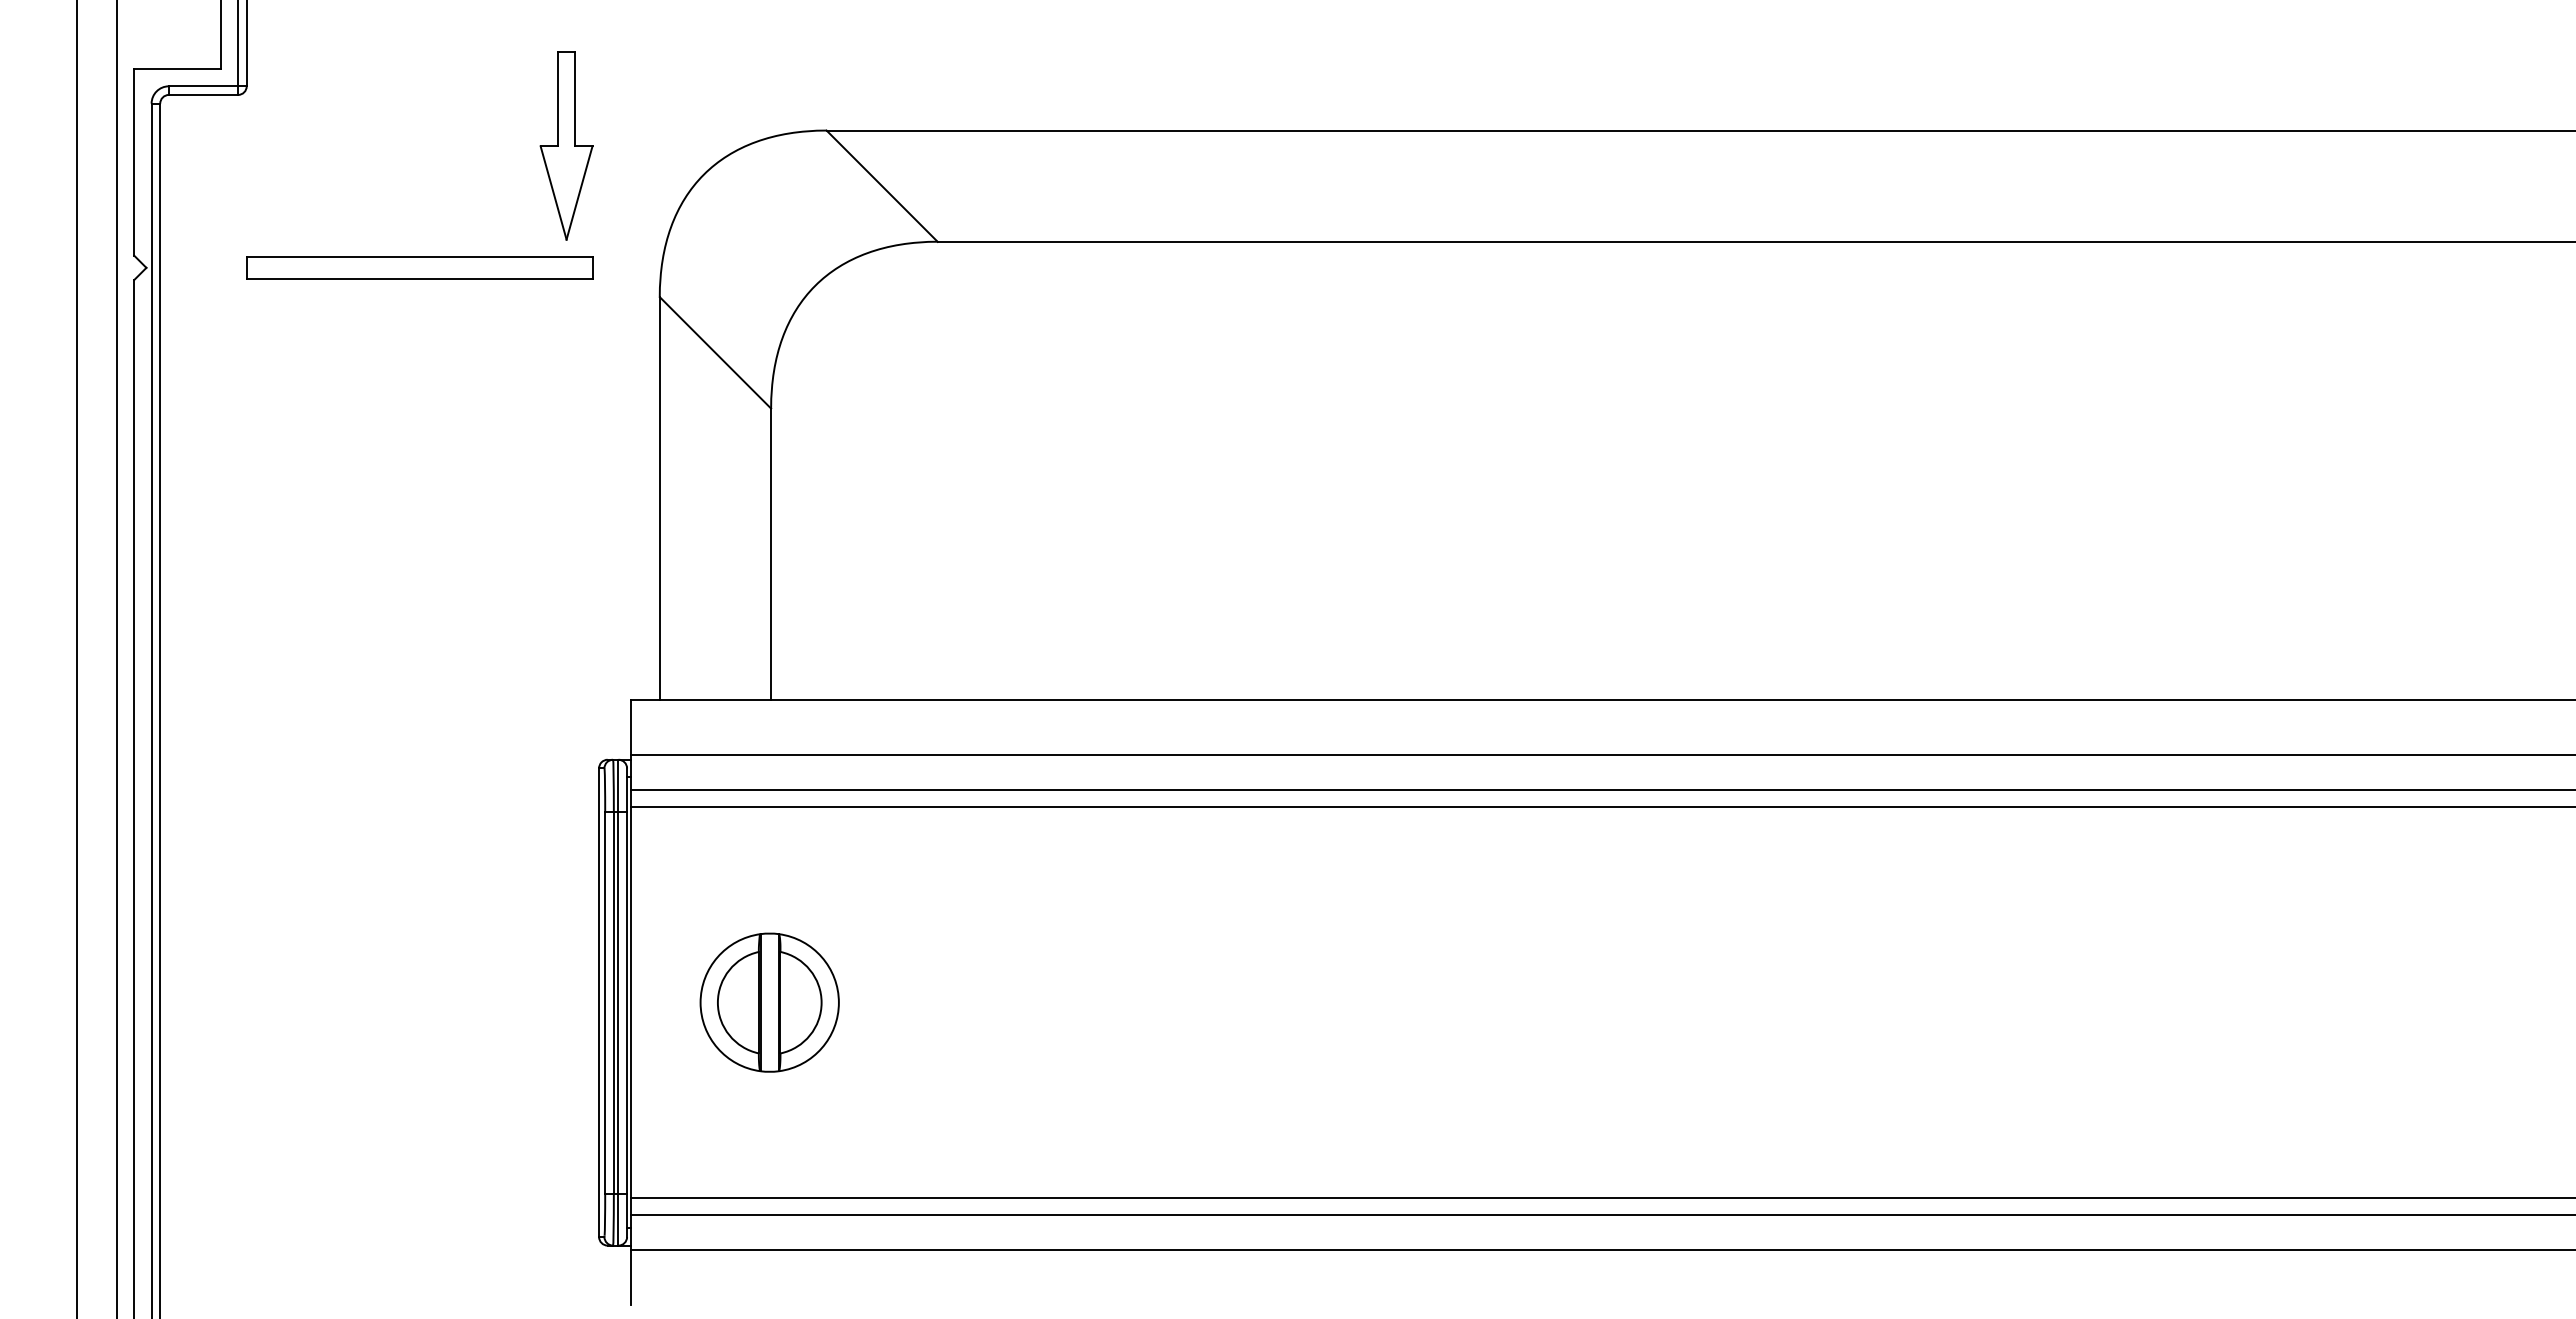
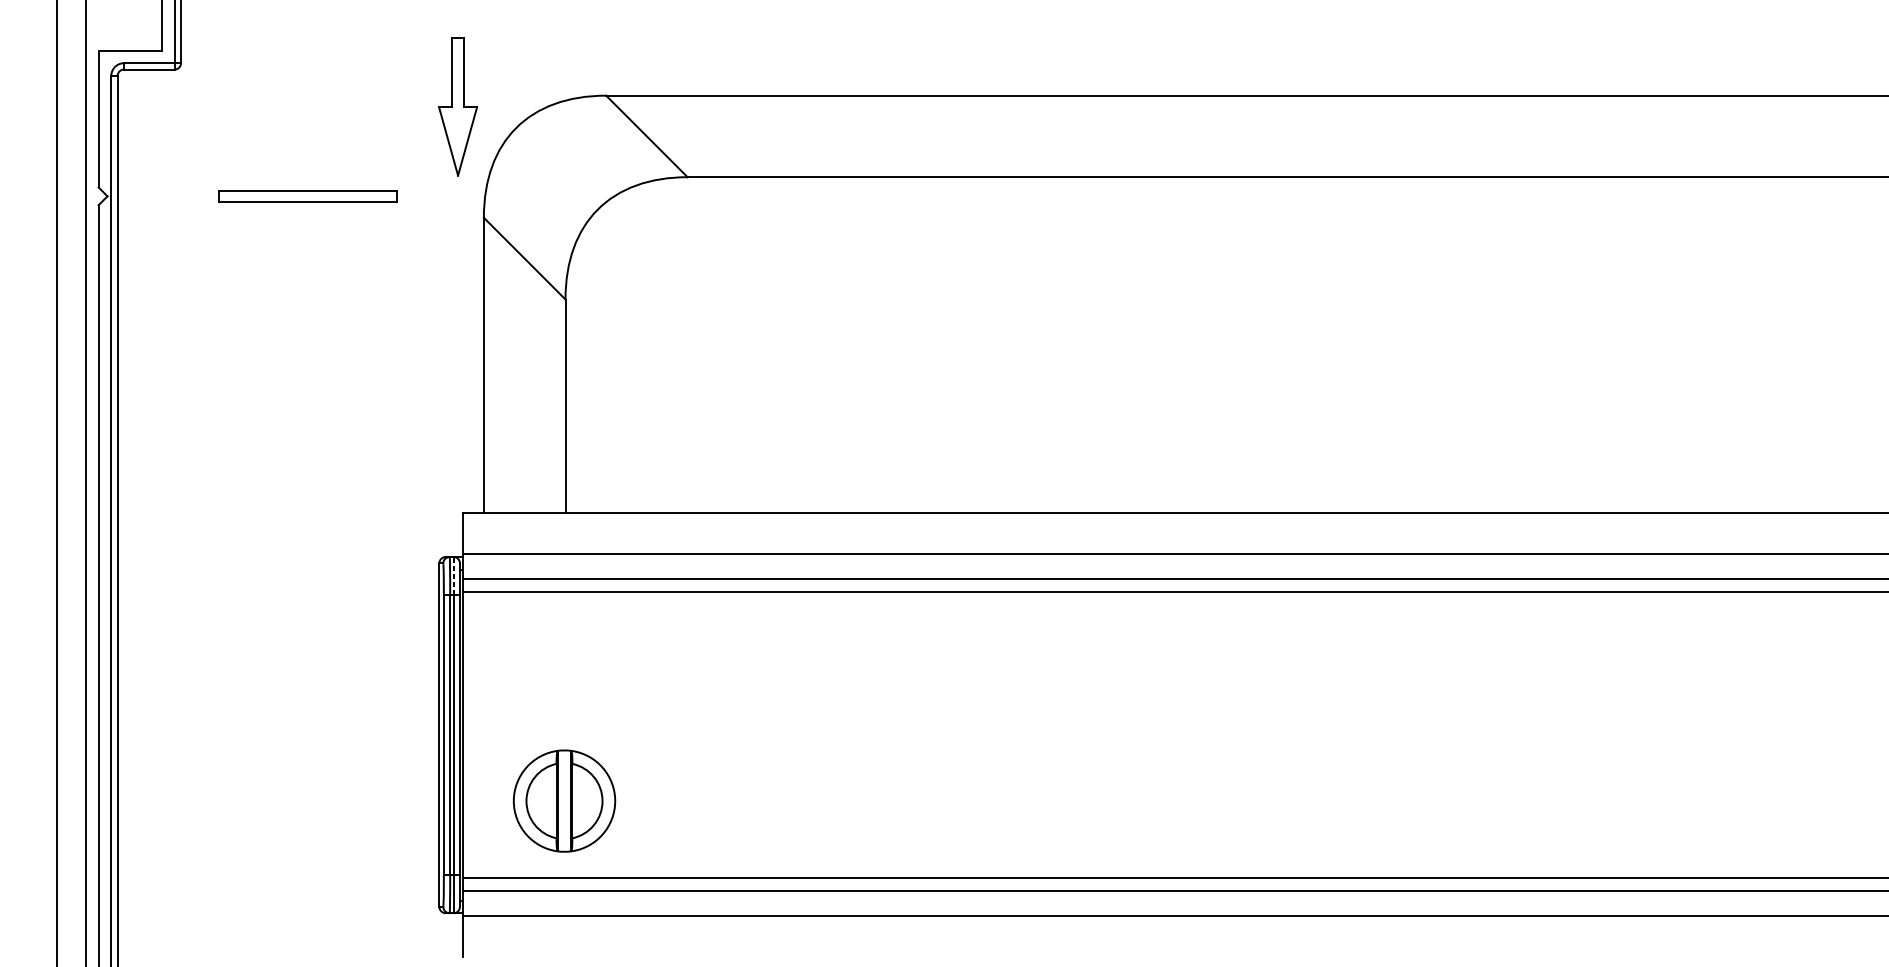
part: (566, 145) -> (458, 106), moved
part: (419, 267) -> (307, 196), size x0.7
line: (618, 785) -> (453, 575), solid -> dashed
part: (769, 1002) -> (564, 800), moved

